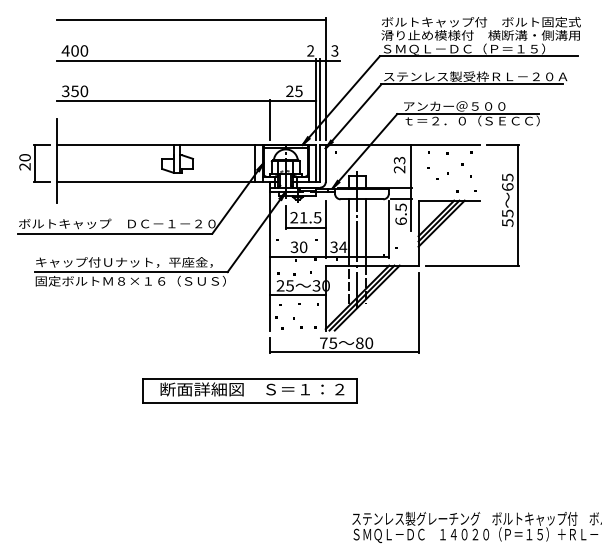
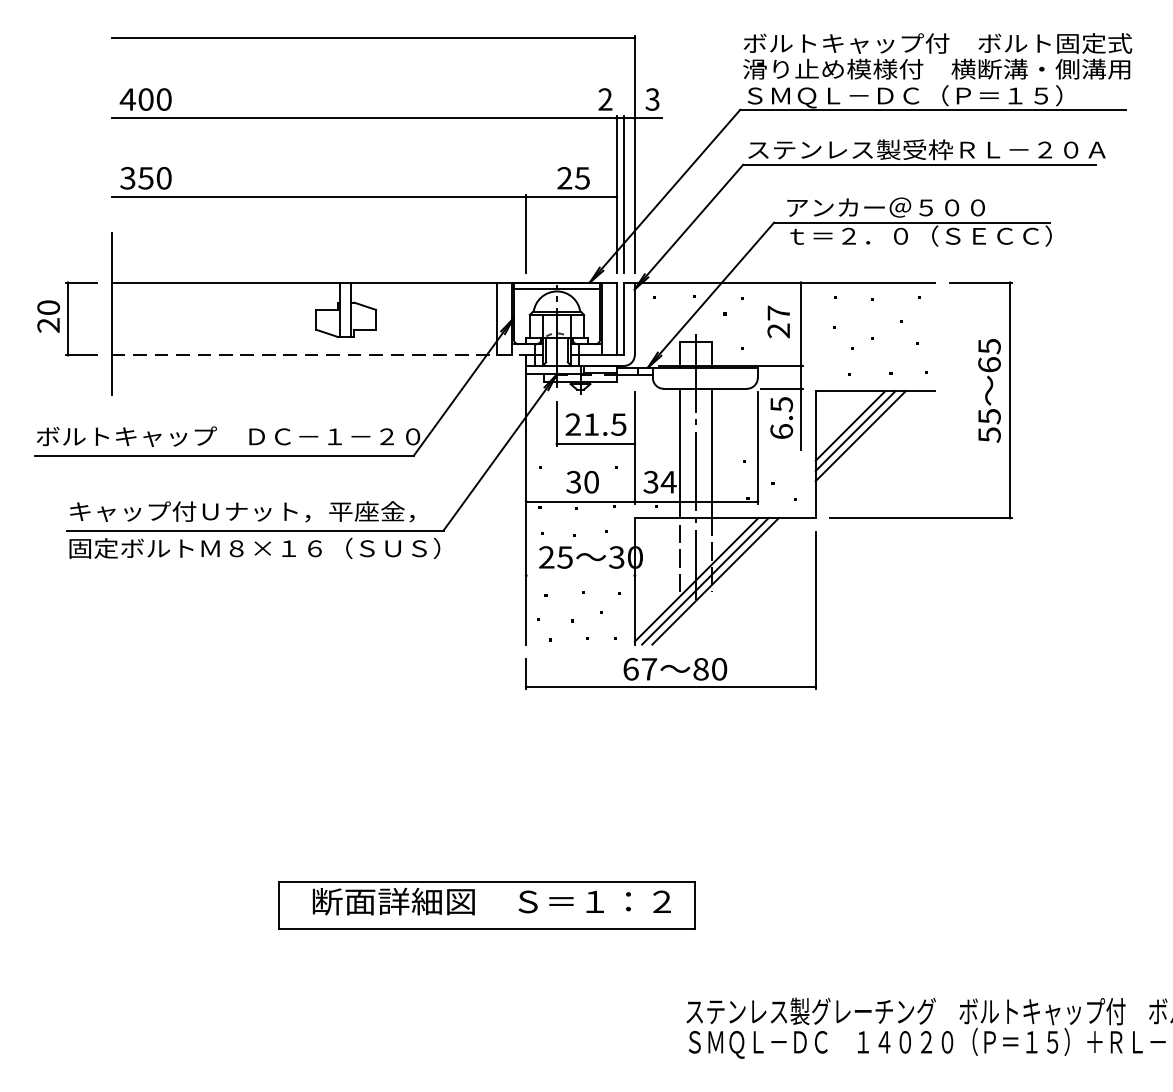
text: (399, 160) -> (778, 313), 23 -> 27
line: (168, 182) -> (328, 355), solid -> dashed
line: (297, 295) -> (579, 576), removed
text: (328, 343) -> (640, 669), 75 -> 67
part: (249, 390) -> (486, 903), moved

